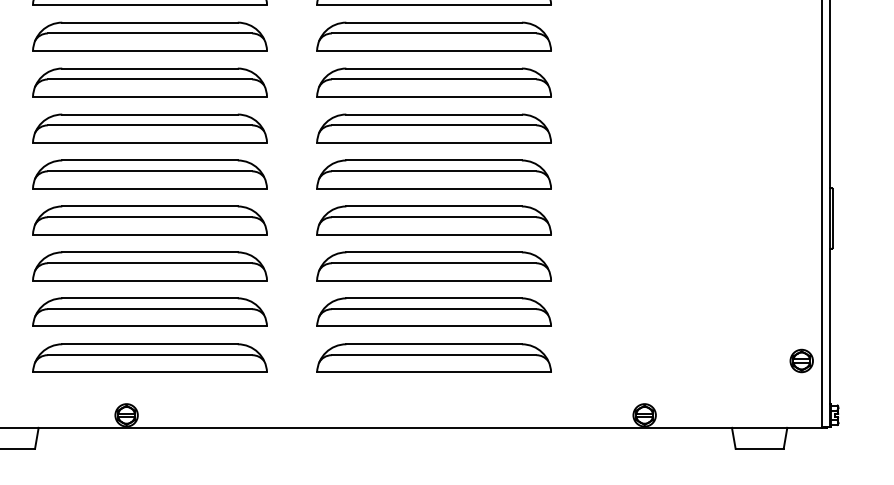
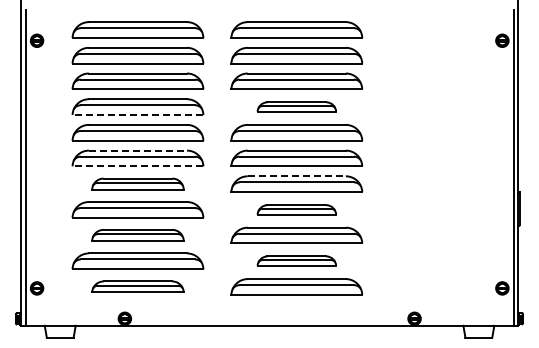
part: (433, 35) -> (296, 106), size x0.6
line: (149, 49) -> (137, 114), solid -> dashed
line: (150, 114) -> (138, 150), solid -> dashed
line: (149, 142) -> (137, 166), solid -> dashed
line: (435, 160) -> (297, 176), solid -> dashed
part: (149, 173) -> (137, 183), size x0.7
part: (433, 219) -> (296, 209), size x0.6
part: (149, 264) -> (137, 234), size x0.7
part: (433, 311) -> (296, 260), size x0.6
part: (149, 357) -> (137, 286), size x0.7

